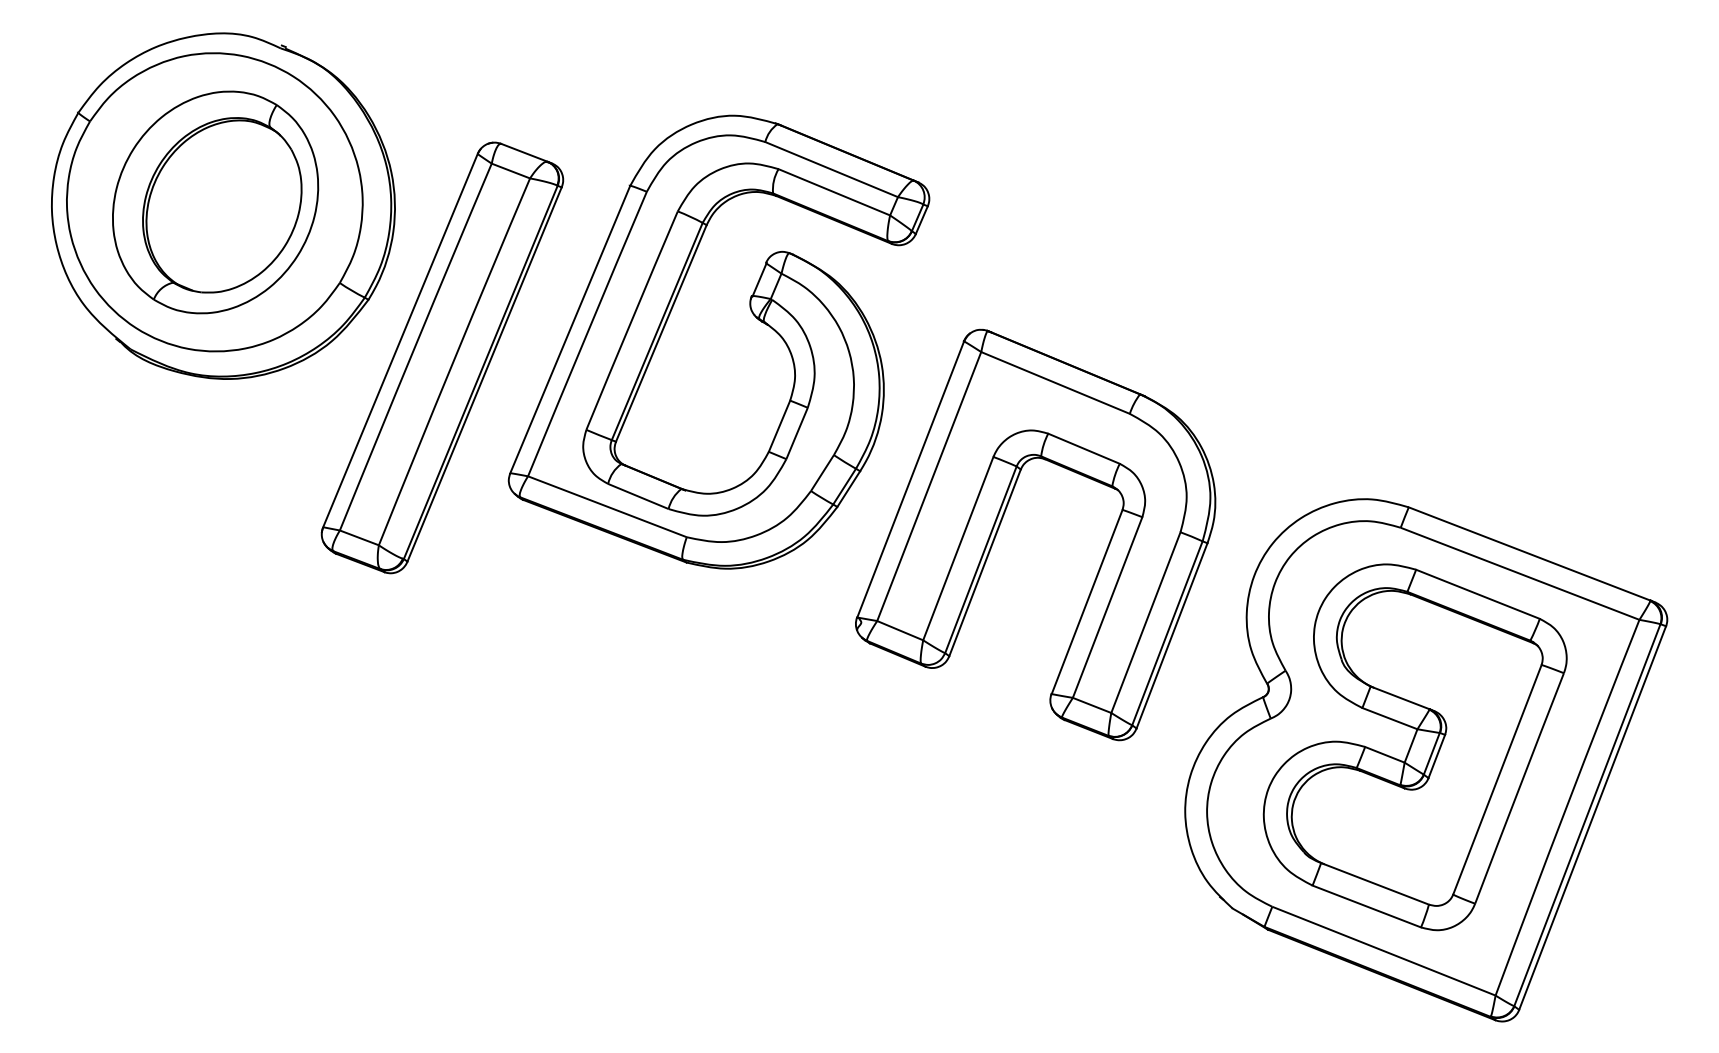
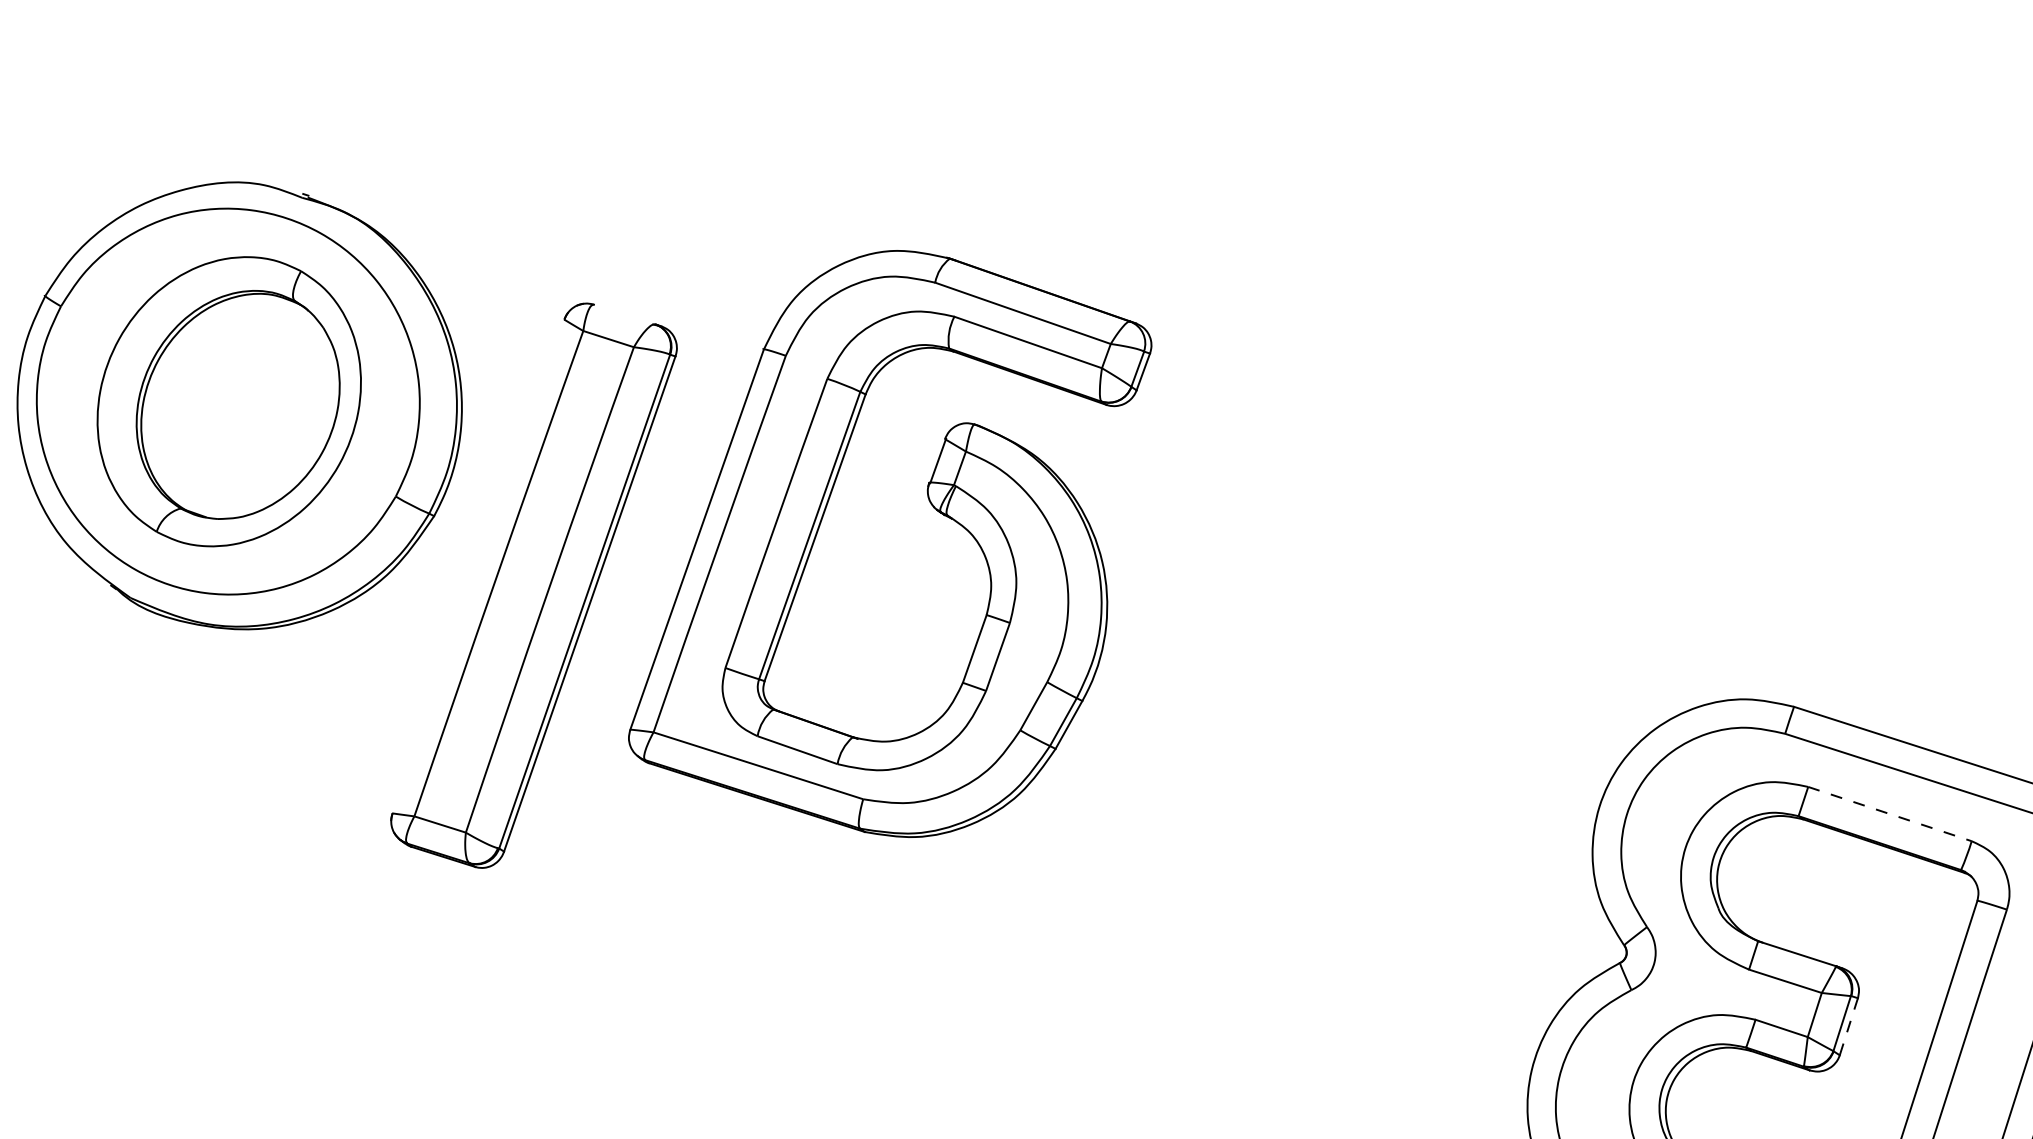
line: (524, 152) -> (624, 314), removed
line: (400, 340) -> (478, 566), removed
part: (1001, 523) -> (1268, 758), removed
line: (1477, 594) -> (1889, 814), solid -> dashed
line: (1436, 756) -> (1848, 1026), solid -> dashed

